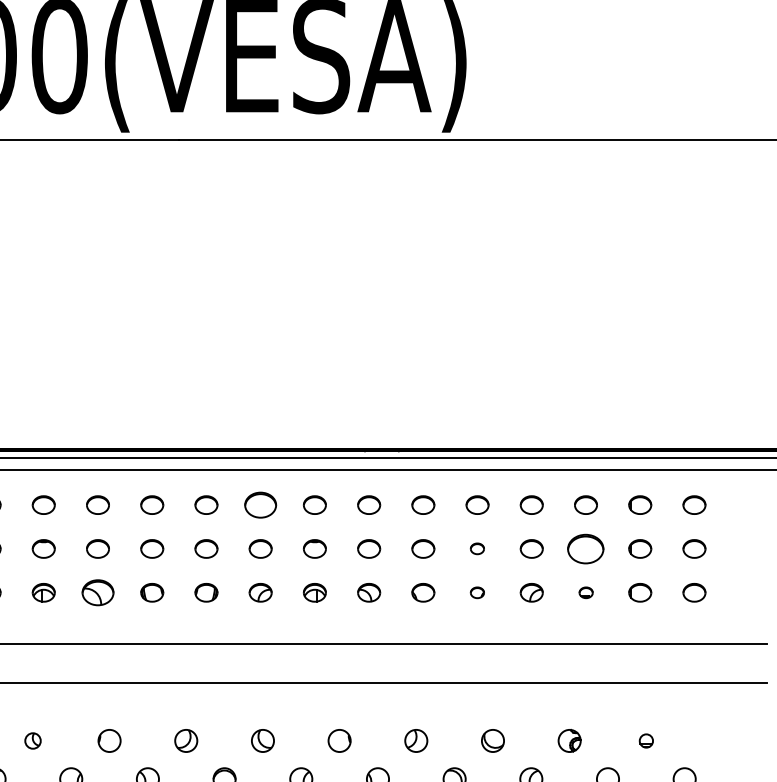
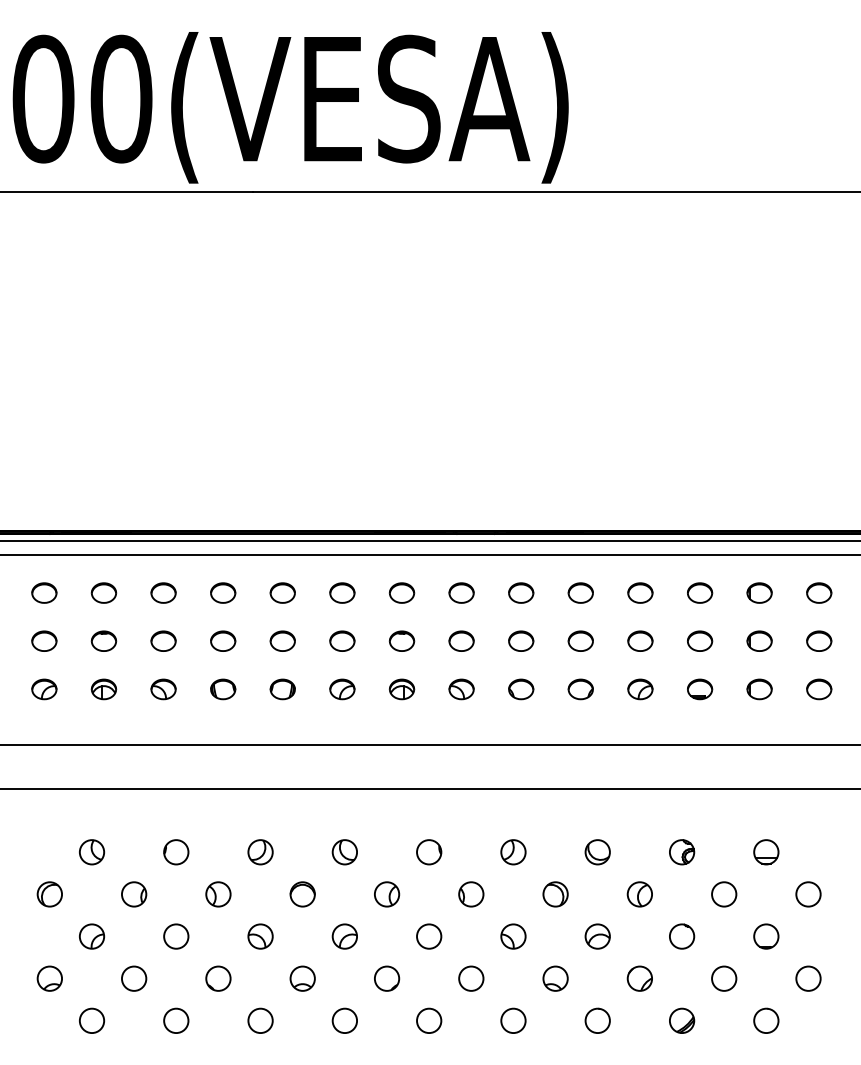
part: (260, 504) -> (342, 592), size x0.71
part: (477, 548) -> (580, 640), size x1.67
part: (586, 548) -> (700, 640), size x0.62
part: (97, 592) -> (163, 689), size x0.71
part: (477, 592) -> (580, 689), size x1.67
part: (586, 592) -> (700, 689), size x1.67
part: (33, 741) -> (92, 852), size x1.43
part: (646, 741) -> (766, 852), size x1.67

